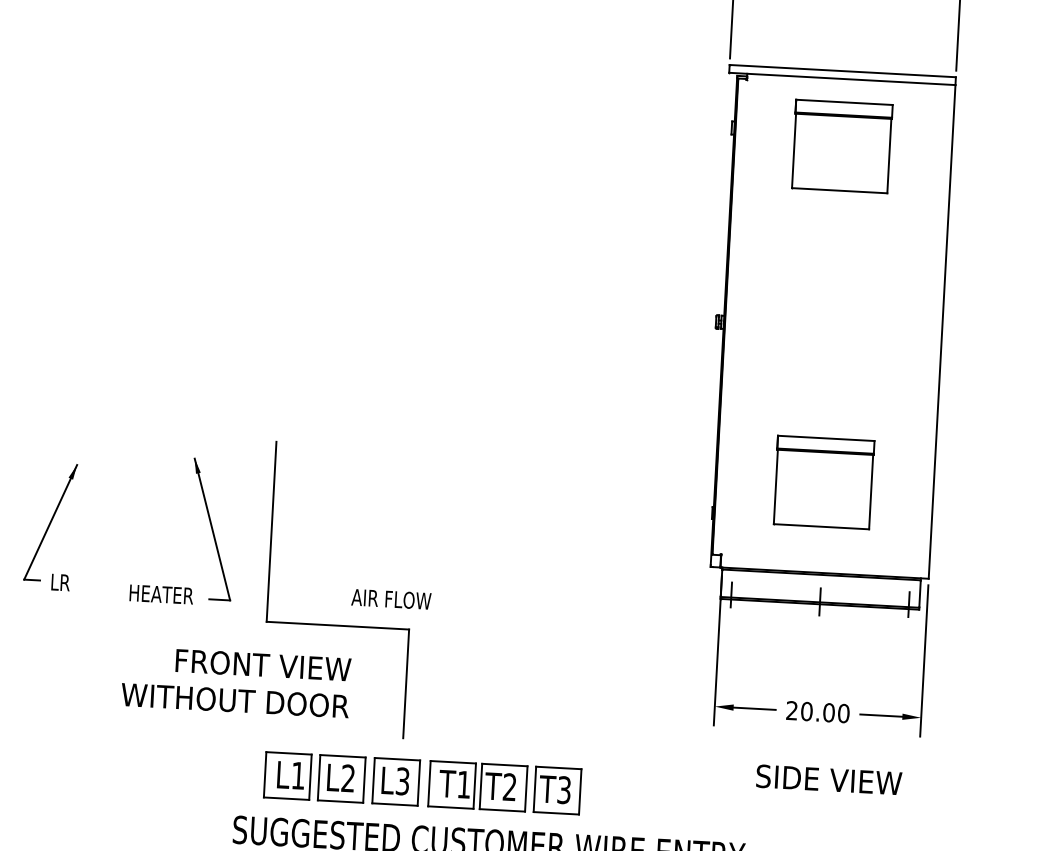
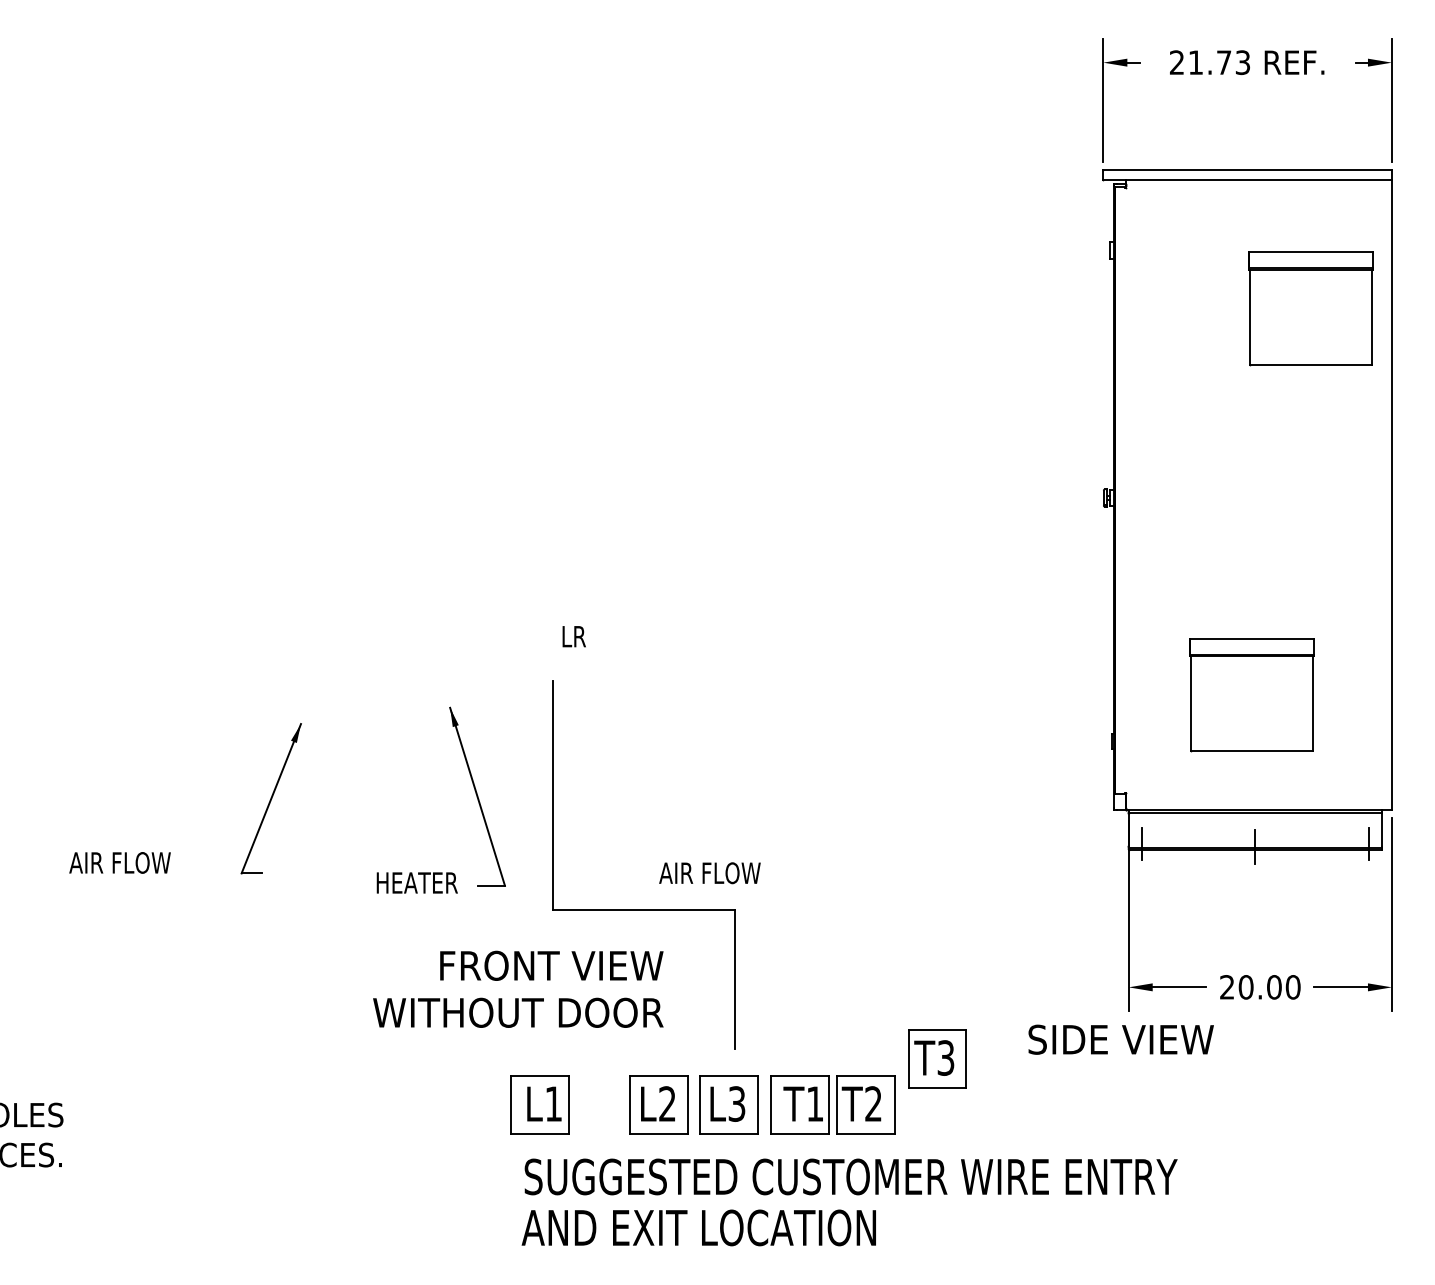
part: (841, 146) -> (1310, 308), moved
text: (60, 582) -> (573, 636), moved
part: (287, 775) -> (539, 1104), moved
text: (828, 779) -> (1120, 1039), moved
part: (557, 790) -> (937, 1058), moved

